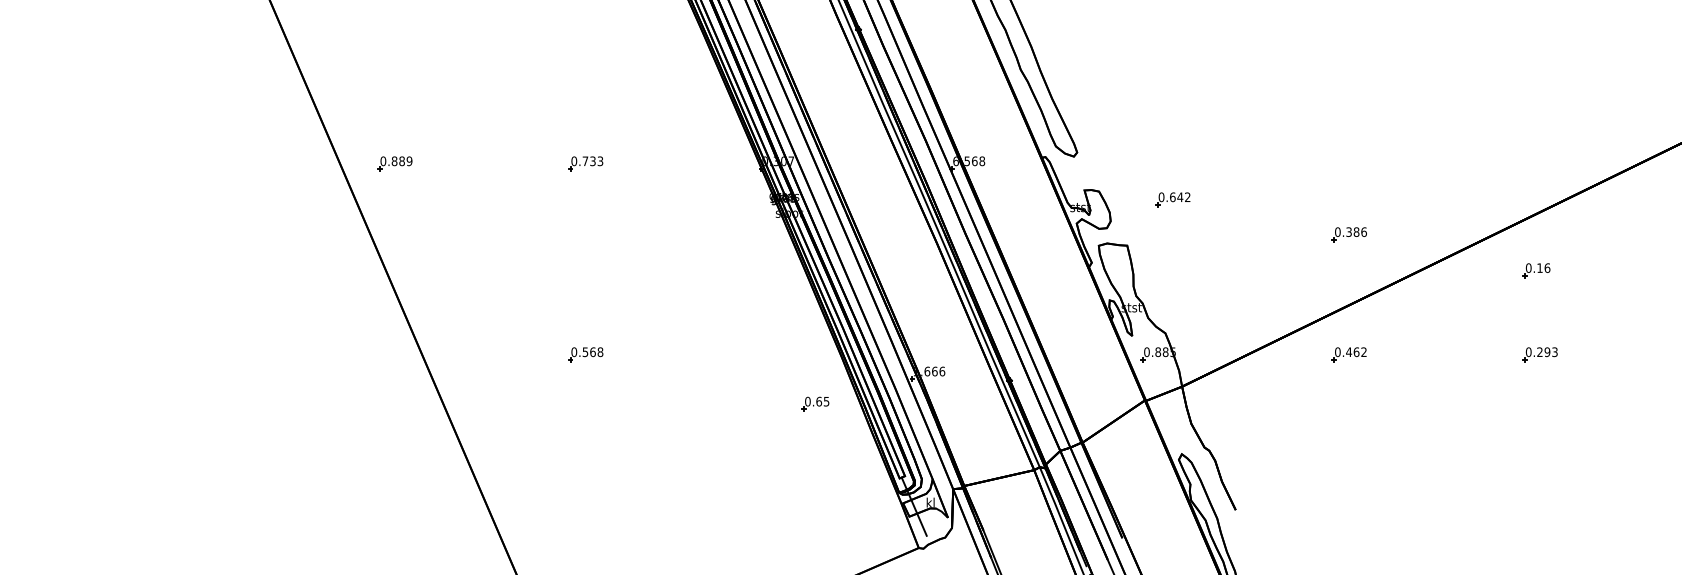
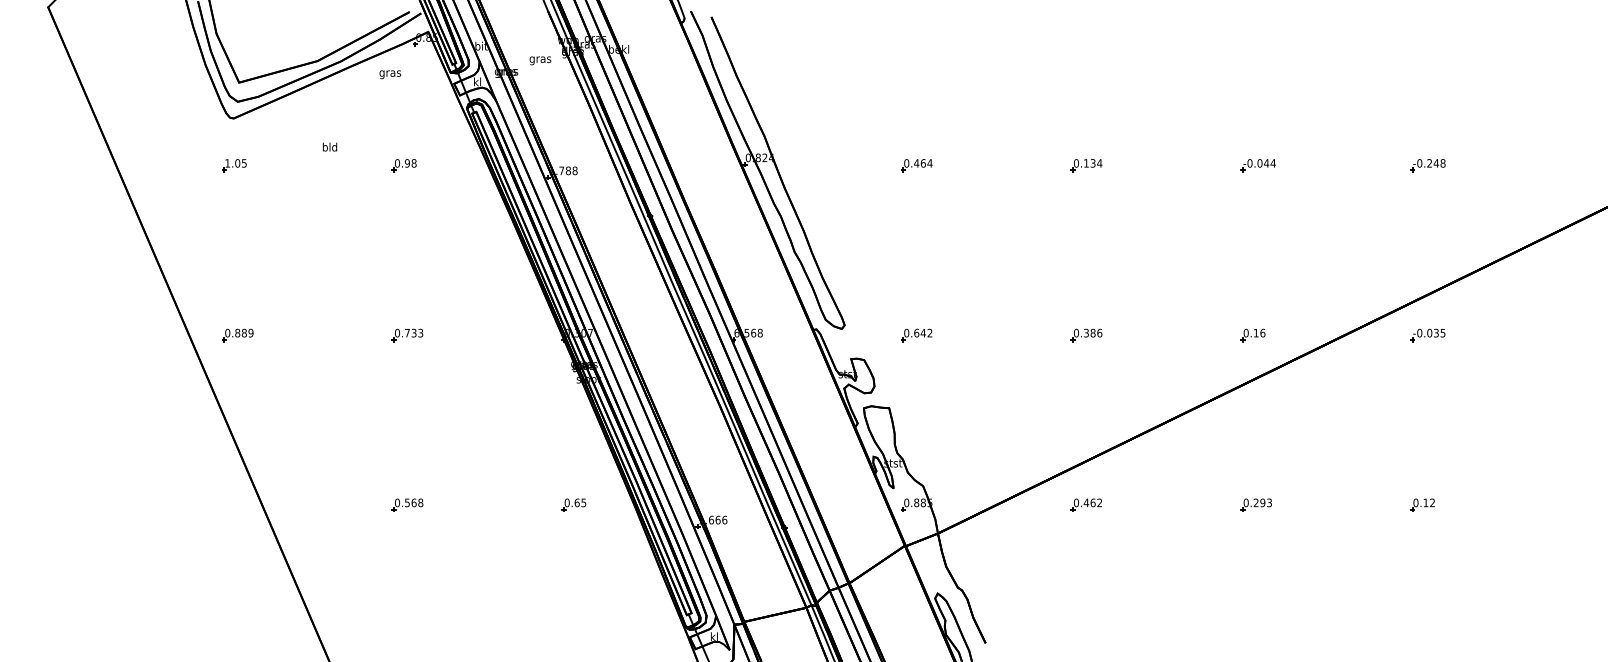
part: (1172, 199) -> (916, 335), moved
part: (1349, 234) -> (1086, 335), moved
part: (1535, 270) -> (1252, 335), moved
part: (814, 403) -> (573, 504), moved

